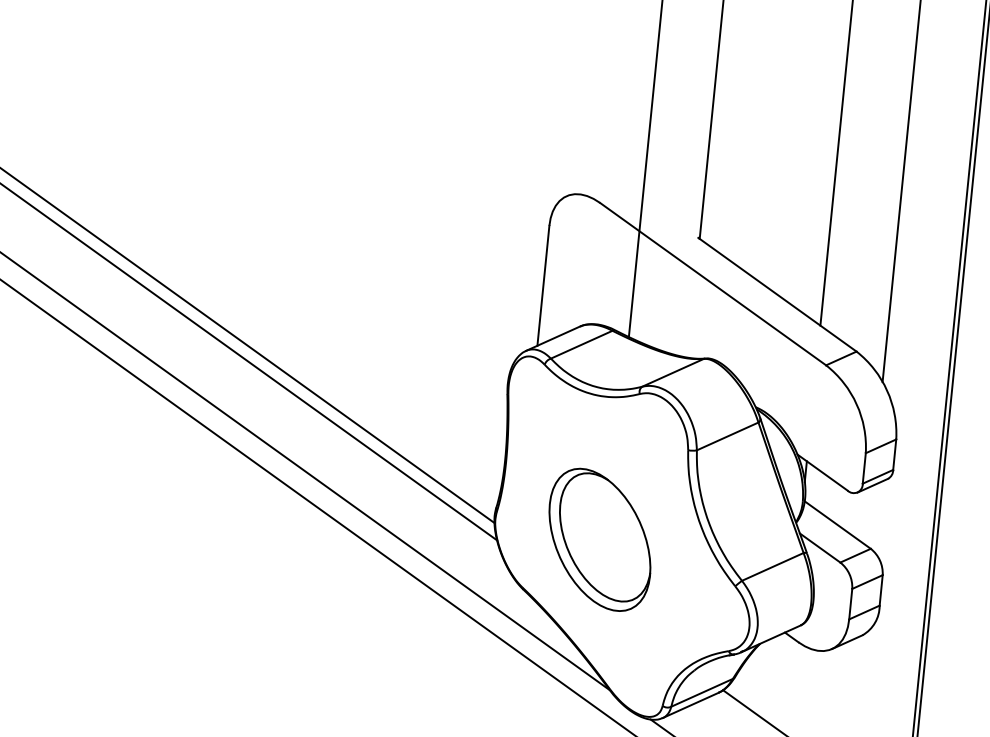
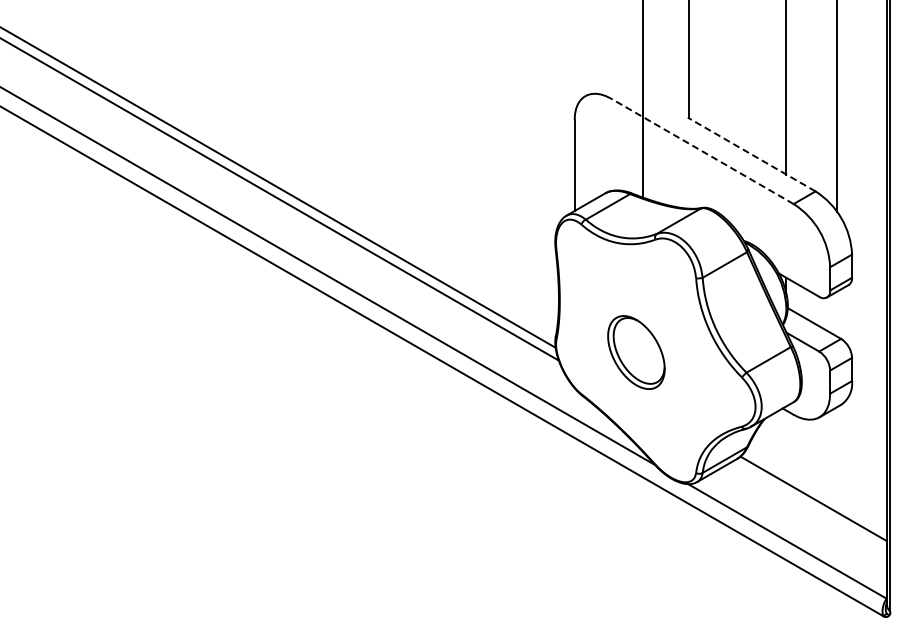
line: (711, 284) -> (701, 151), solid -> dashed
line: (777, 294) -> (751, 154), solid -> dashed
part: (600, 539) -> (636, 352), size x0.7

